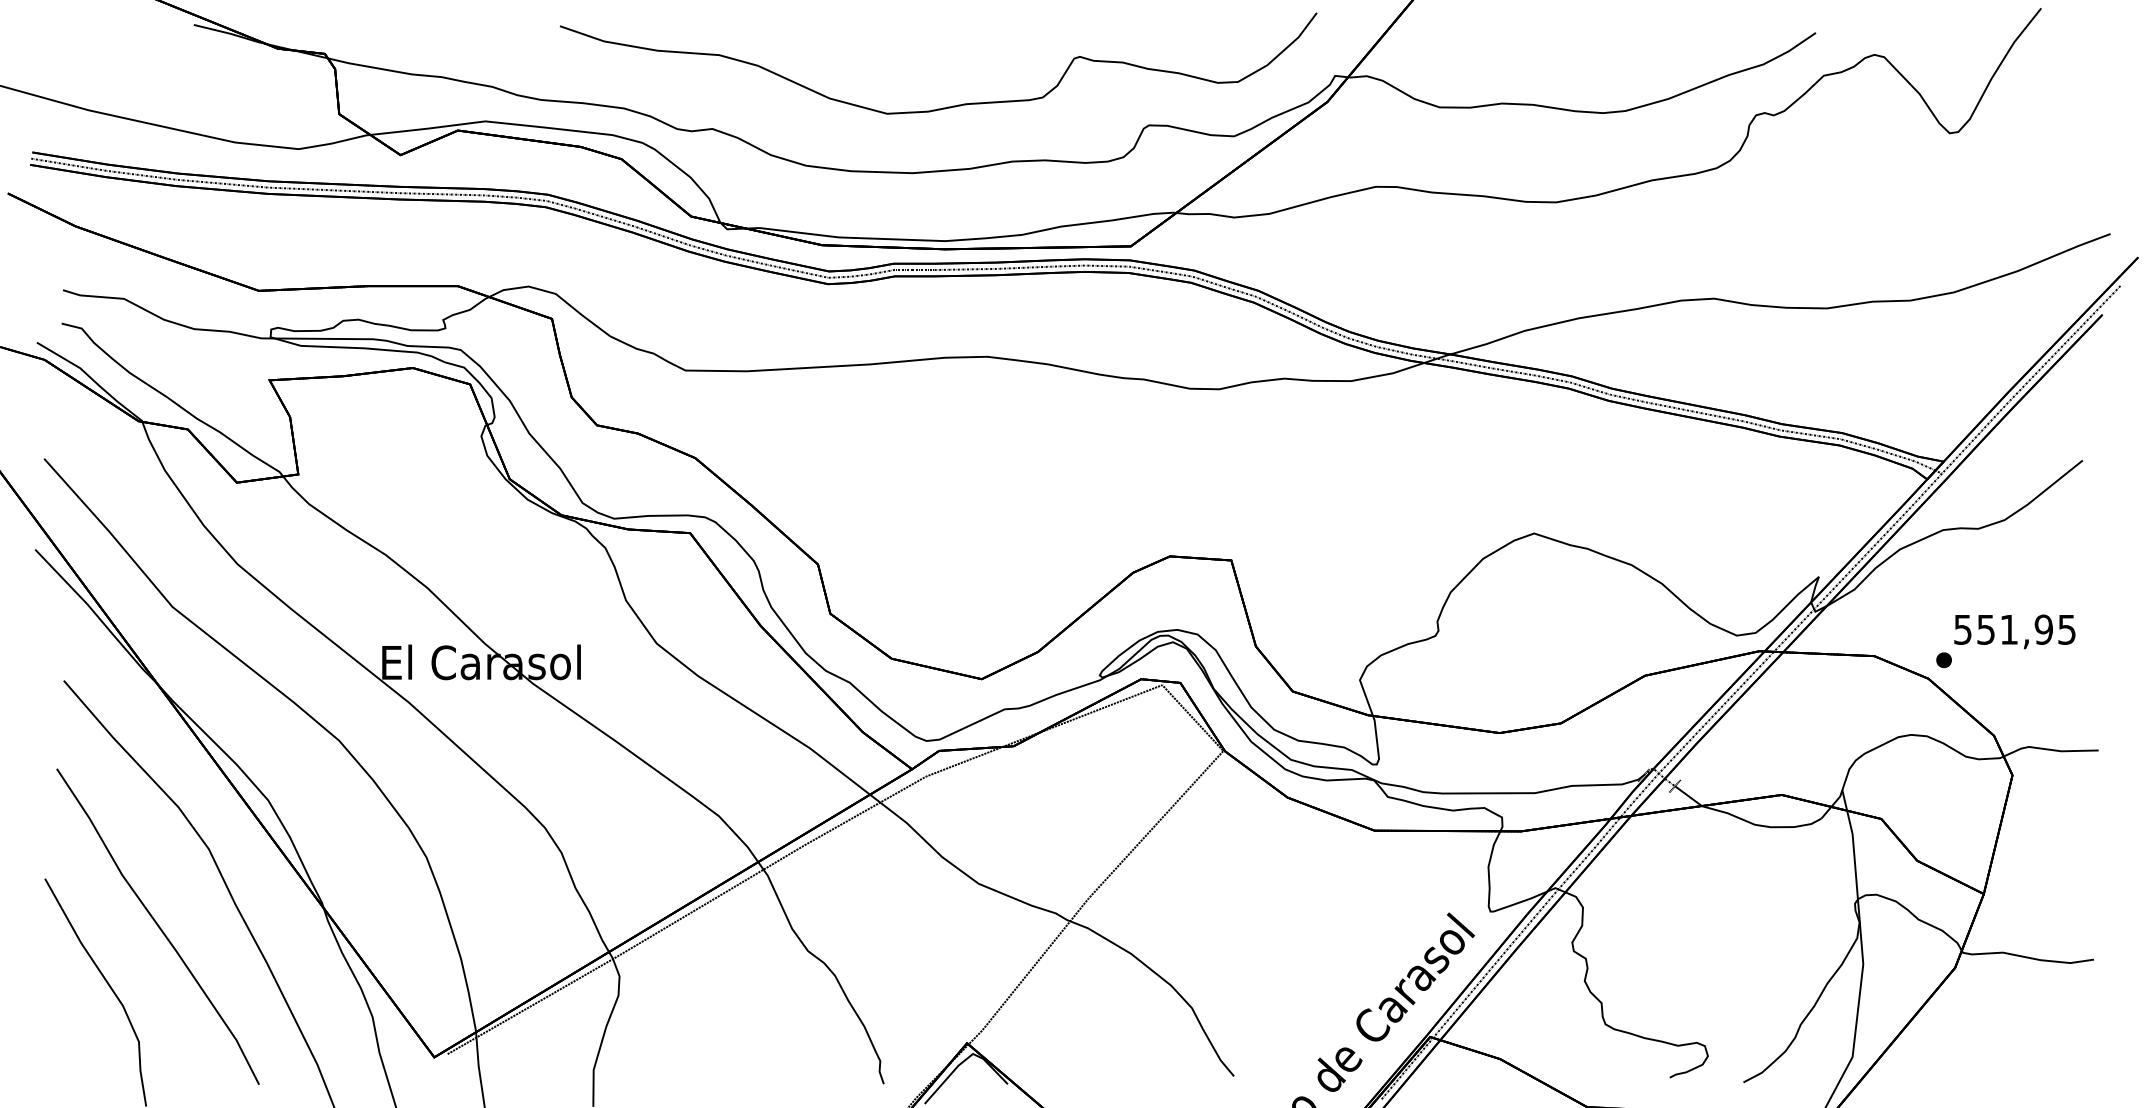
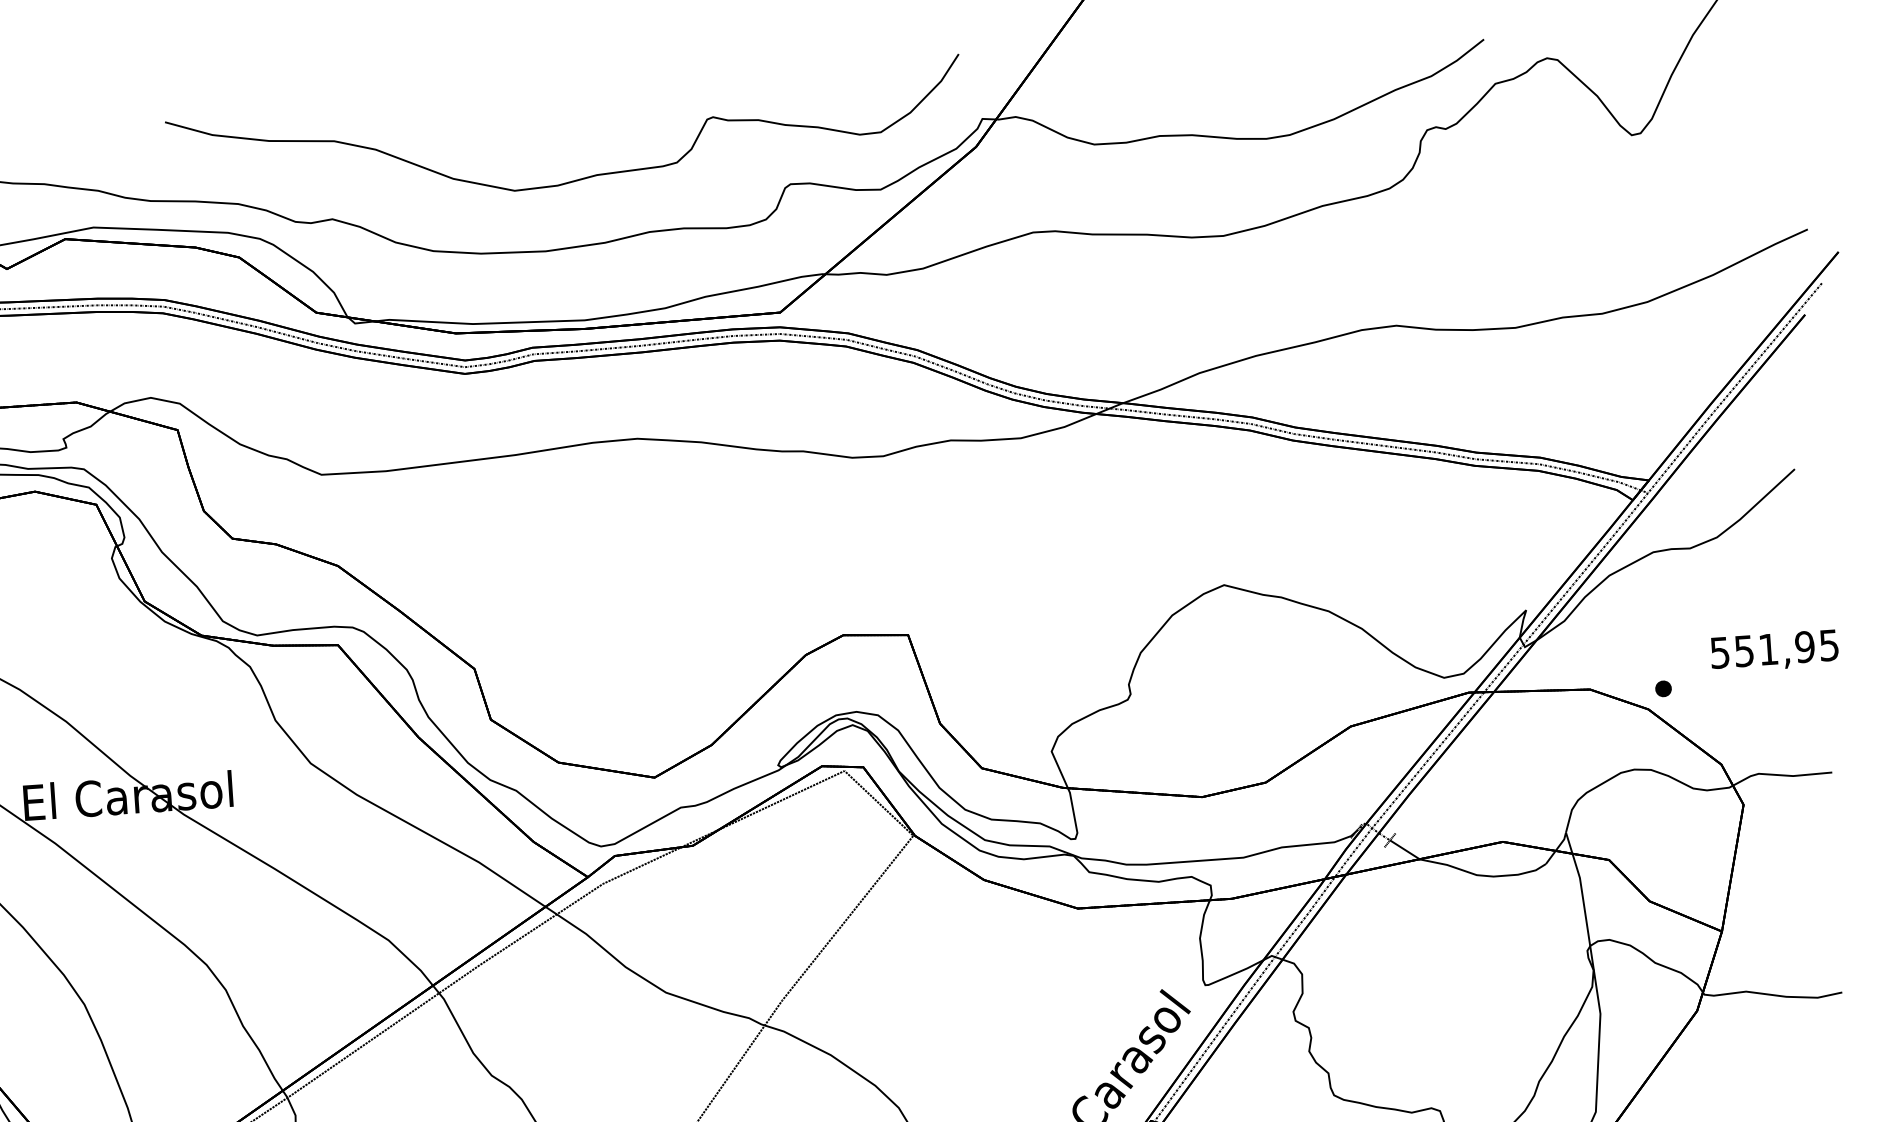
text: (2014, 631) -> (1774, 650), moved

